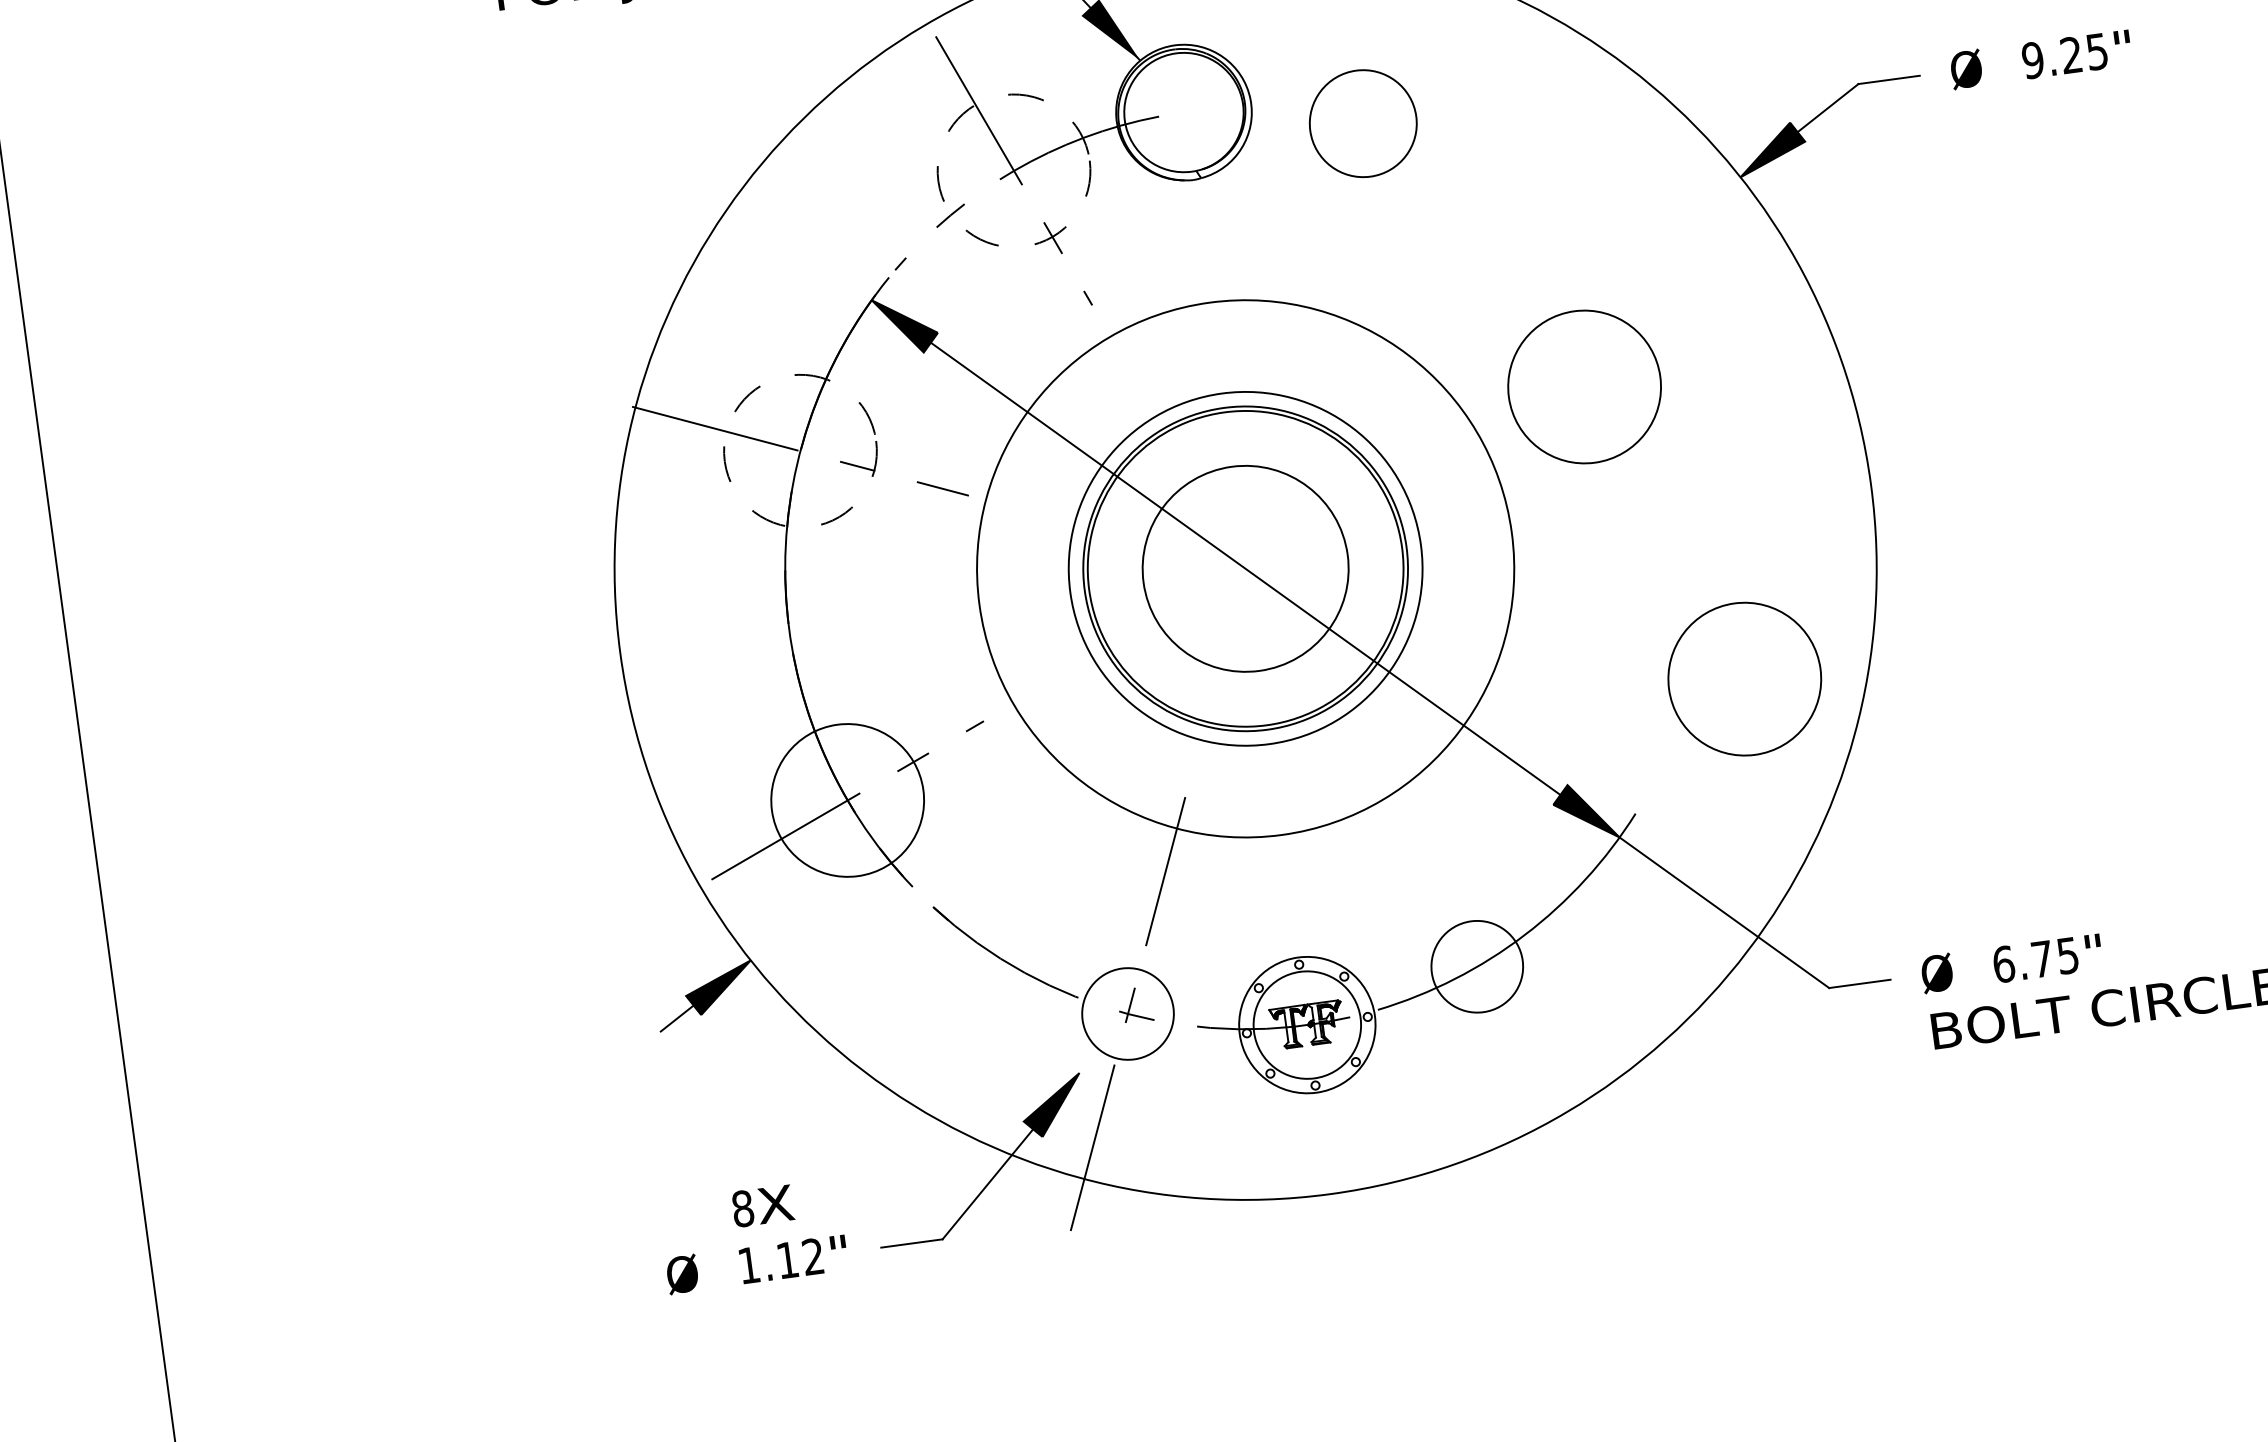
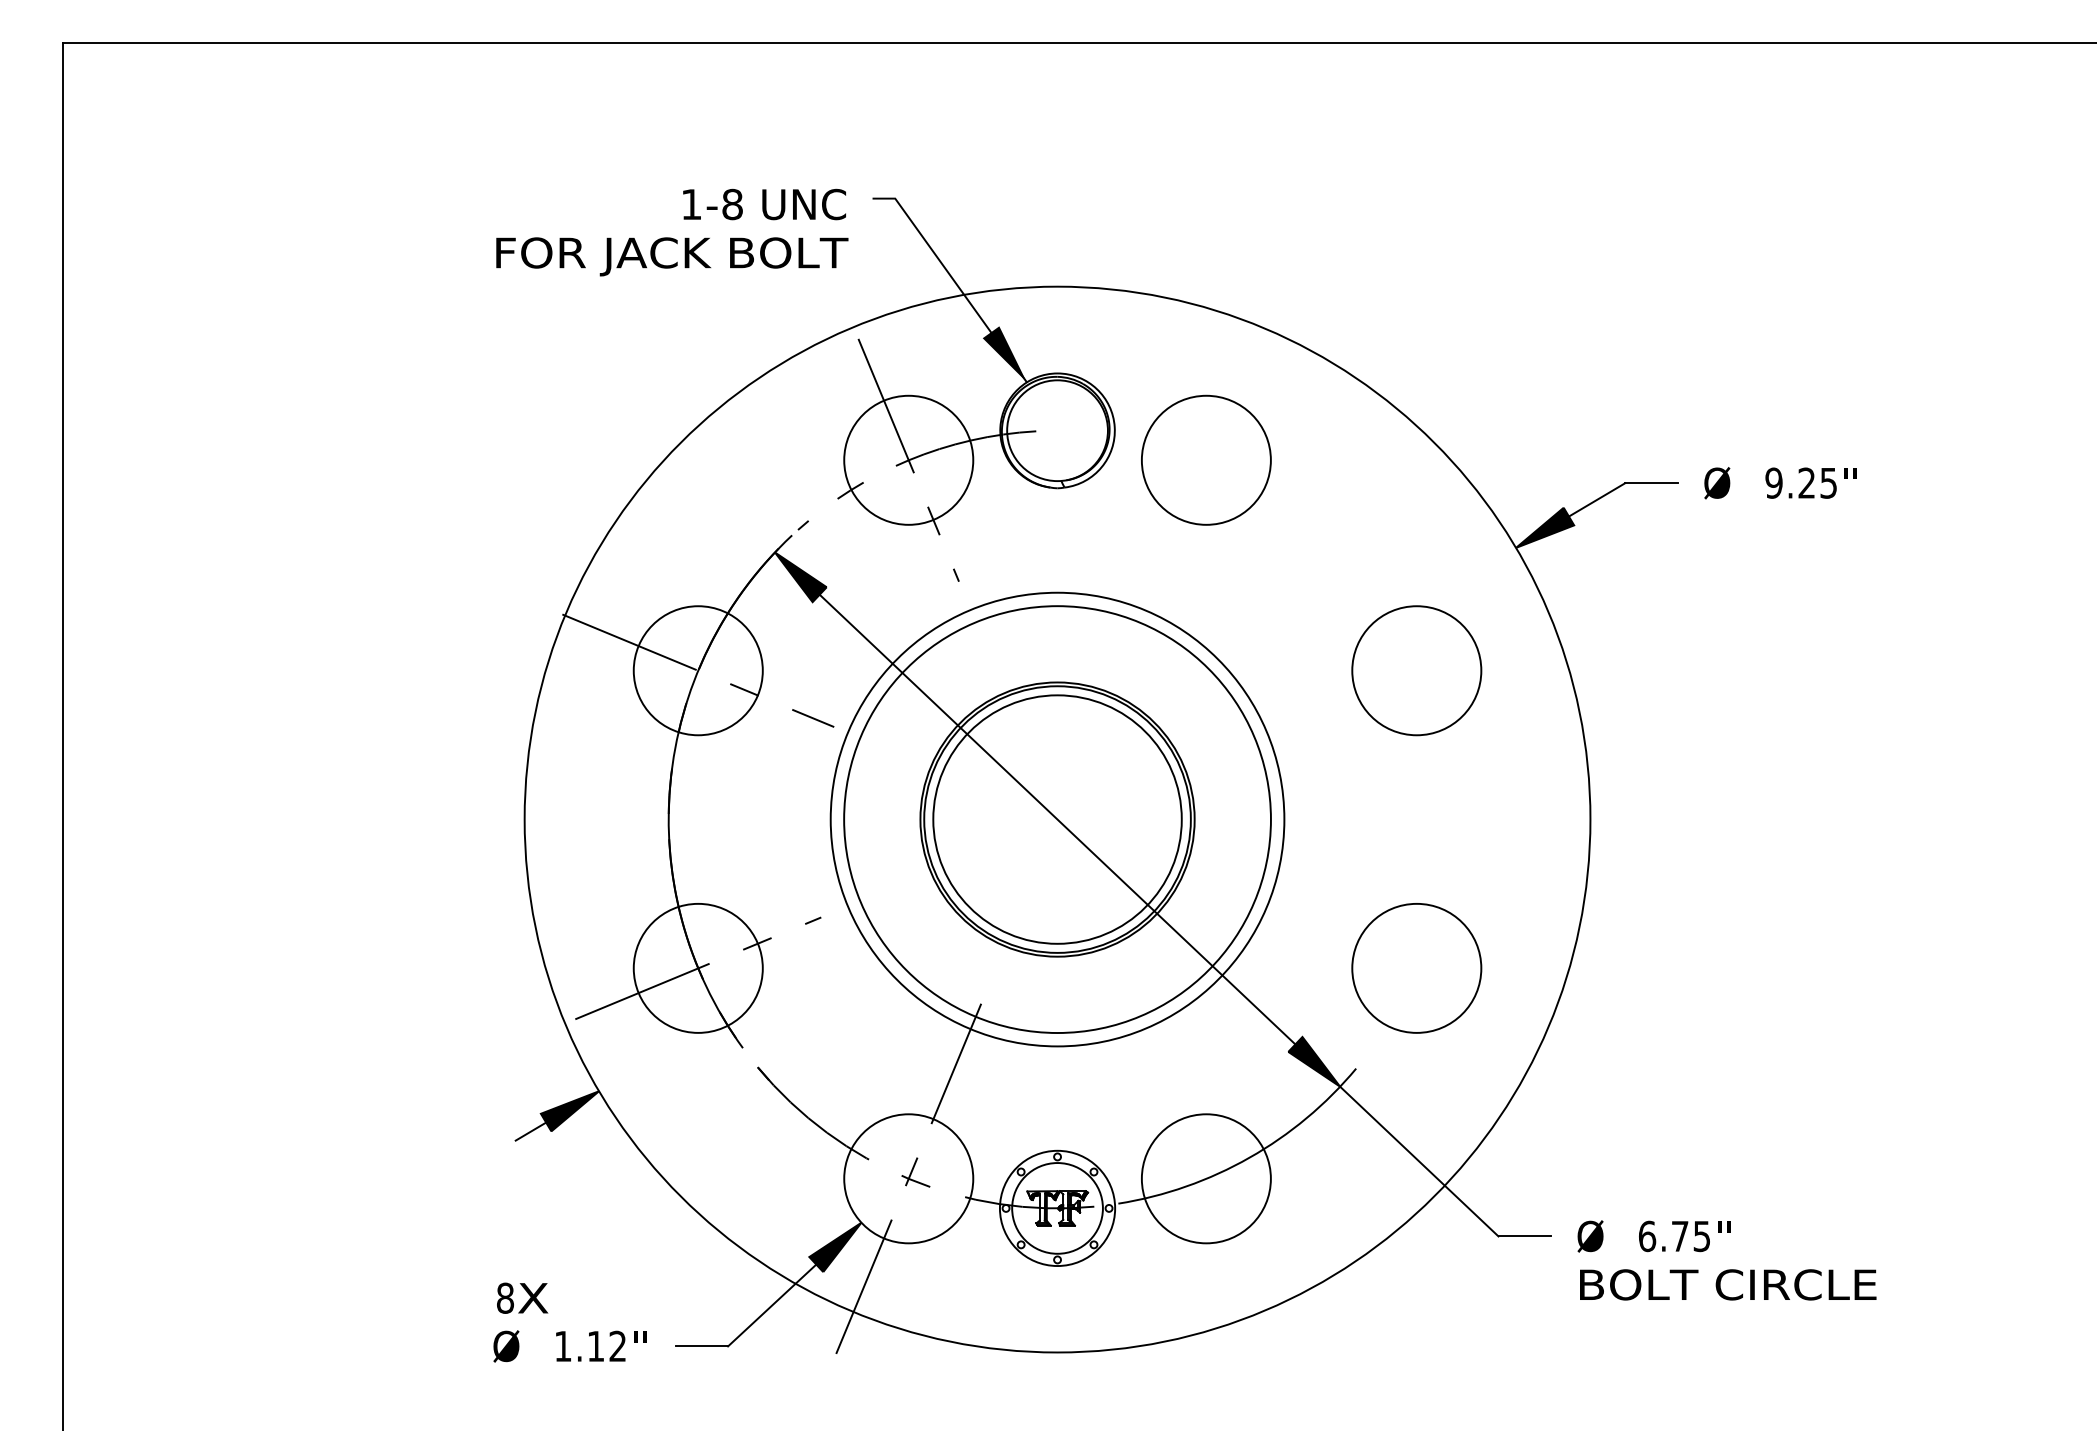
circle: (1362, 122) -> (1205, 459), size x1.43
circle: (1013, 169) -> (908, 459), dashed -> solid
circle: (1584, 386) -> (1416, 670), moved
circle: (799, 451) -> (697, 670), dashed -> solid
circle: (1245, 568) -> (1057, 819), size x1.43
circle: (1245, 568) -> (1057, 819), size x1.43
circle: (1744, 679) -> (1416, 968), moved
circle: (1476, 966) -> (1205, 1178), size x1.67
circle: (1127, 1013) -> (908, 1178), size x1.67
text: (762, 1205) -> (522, 1297), moved

